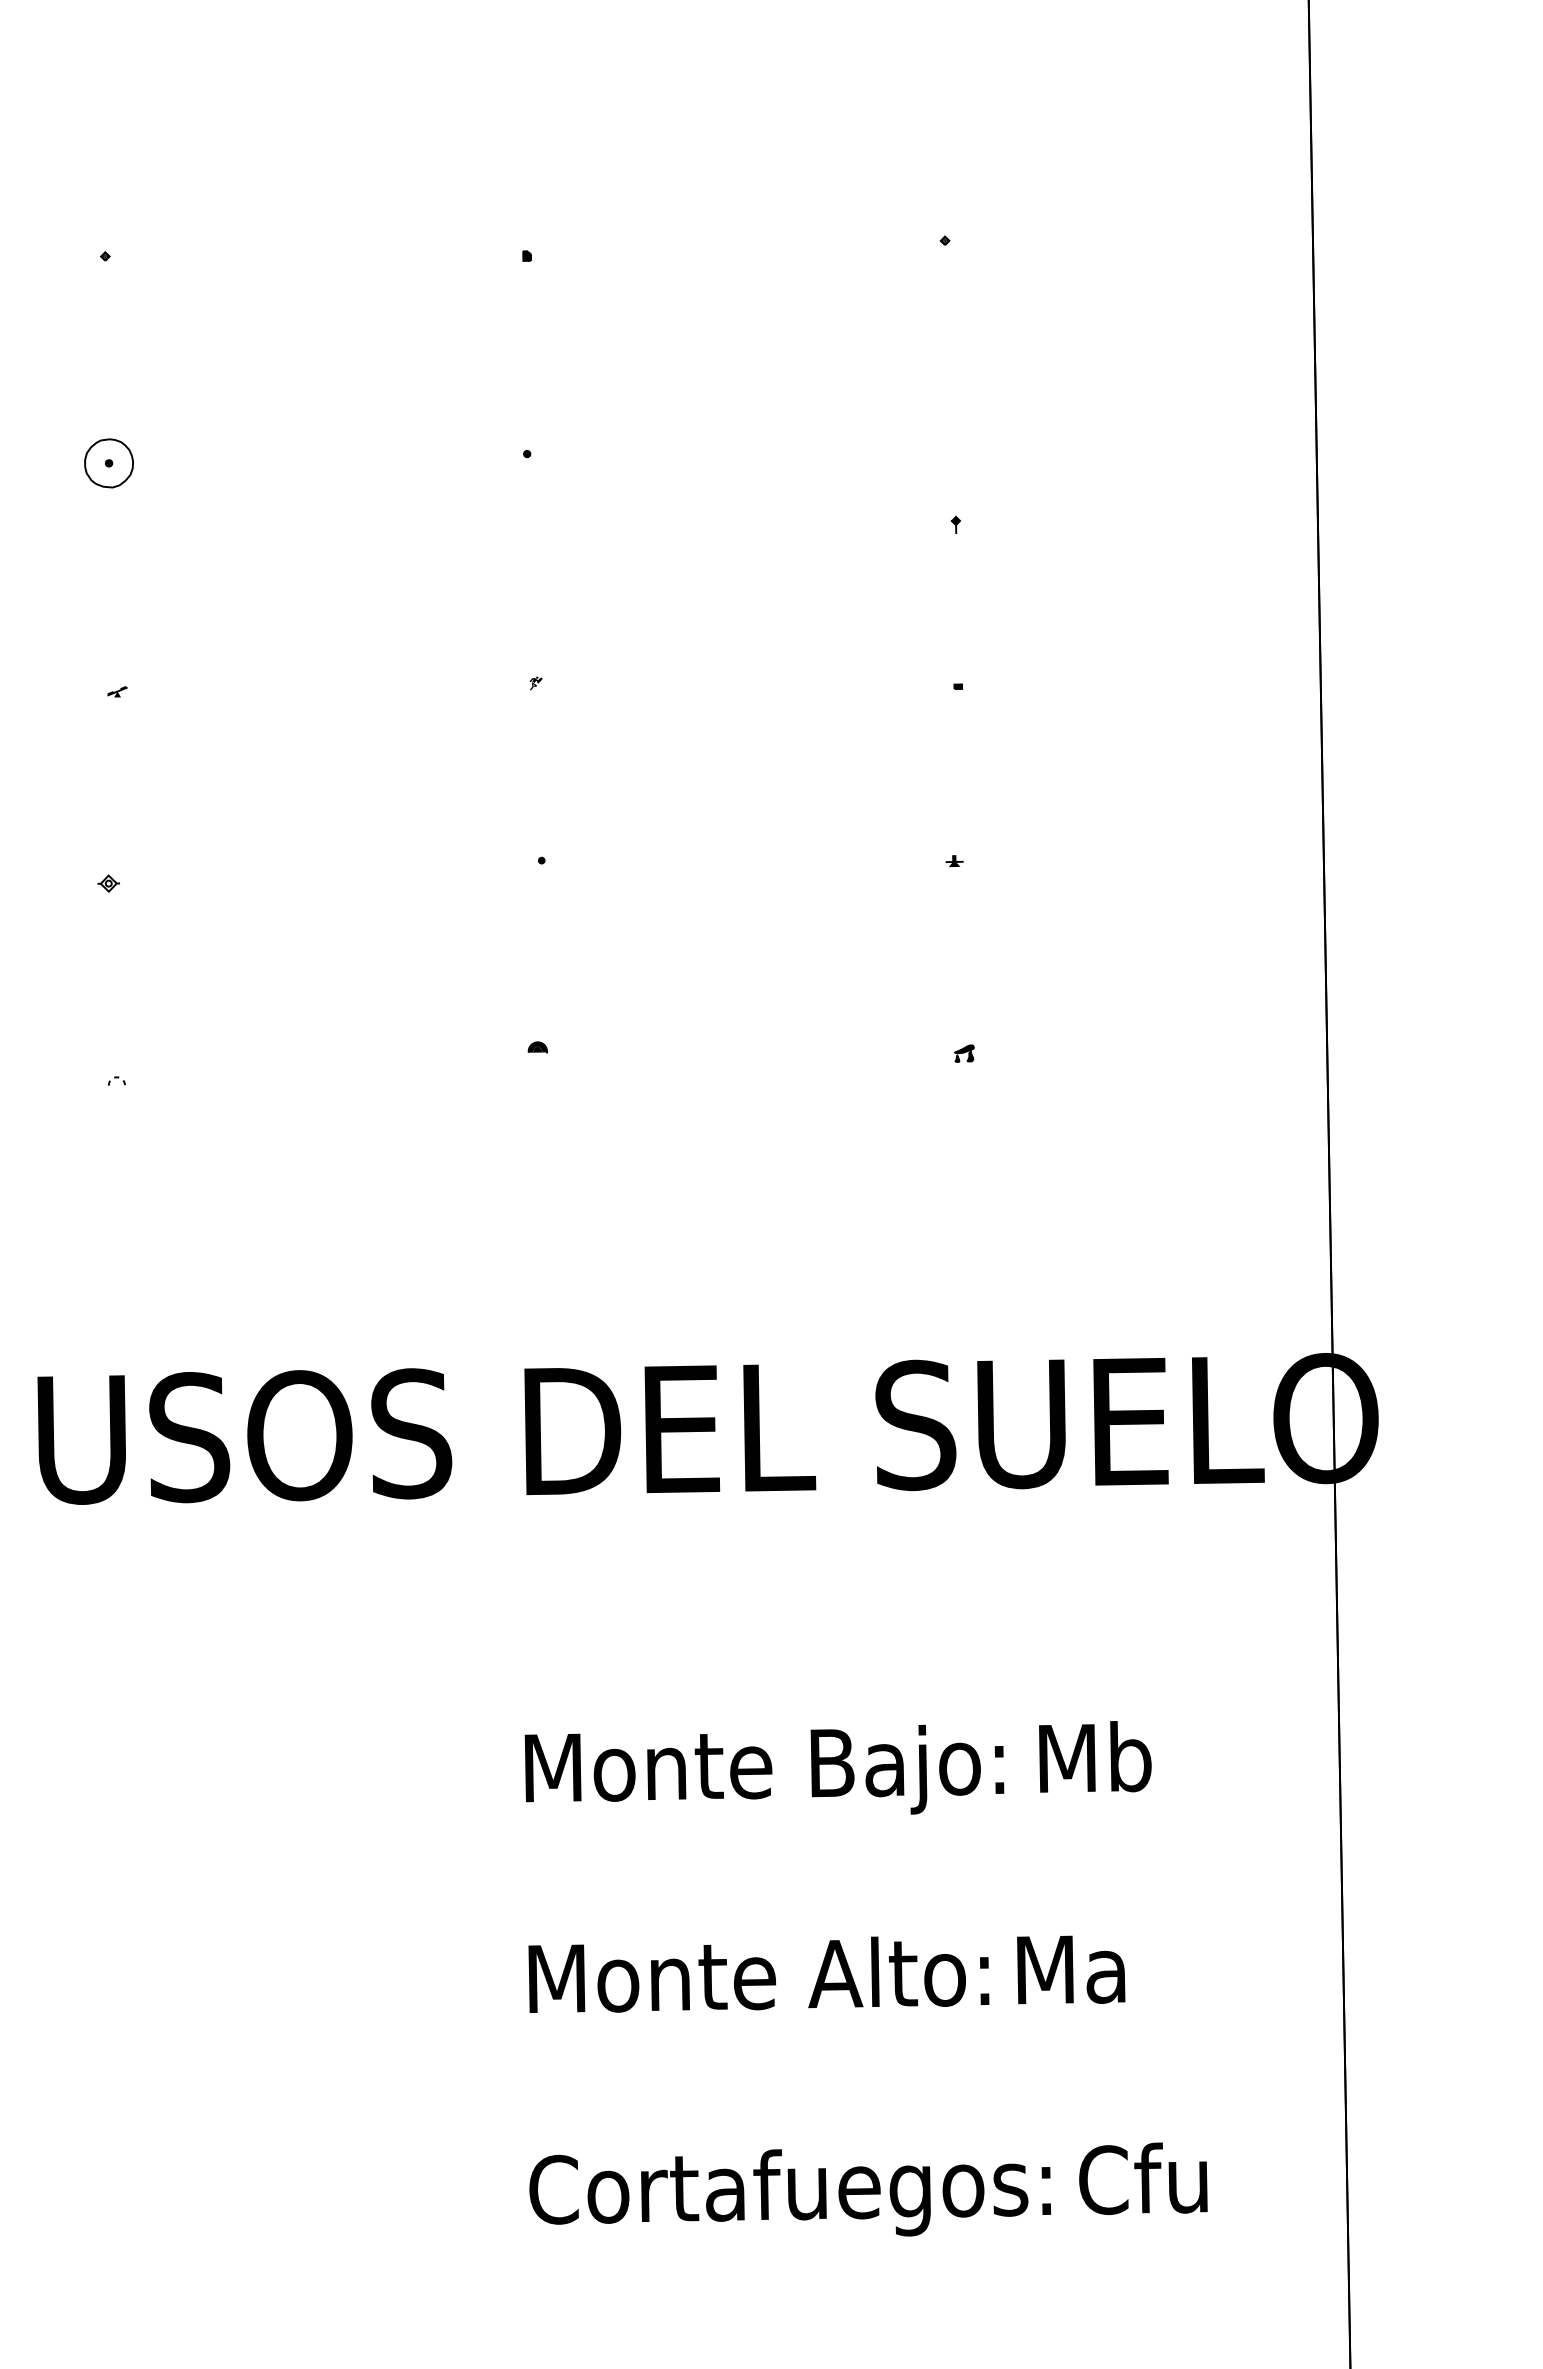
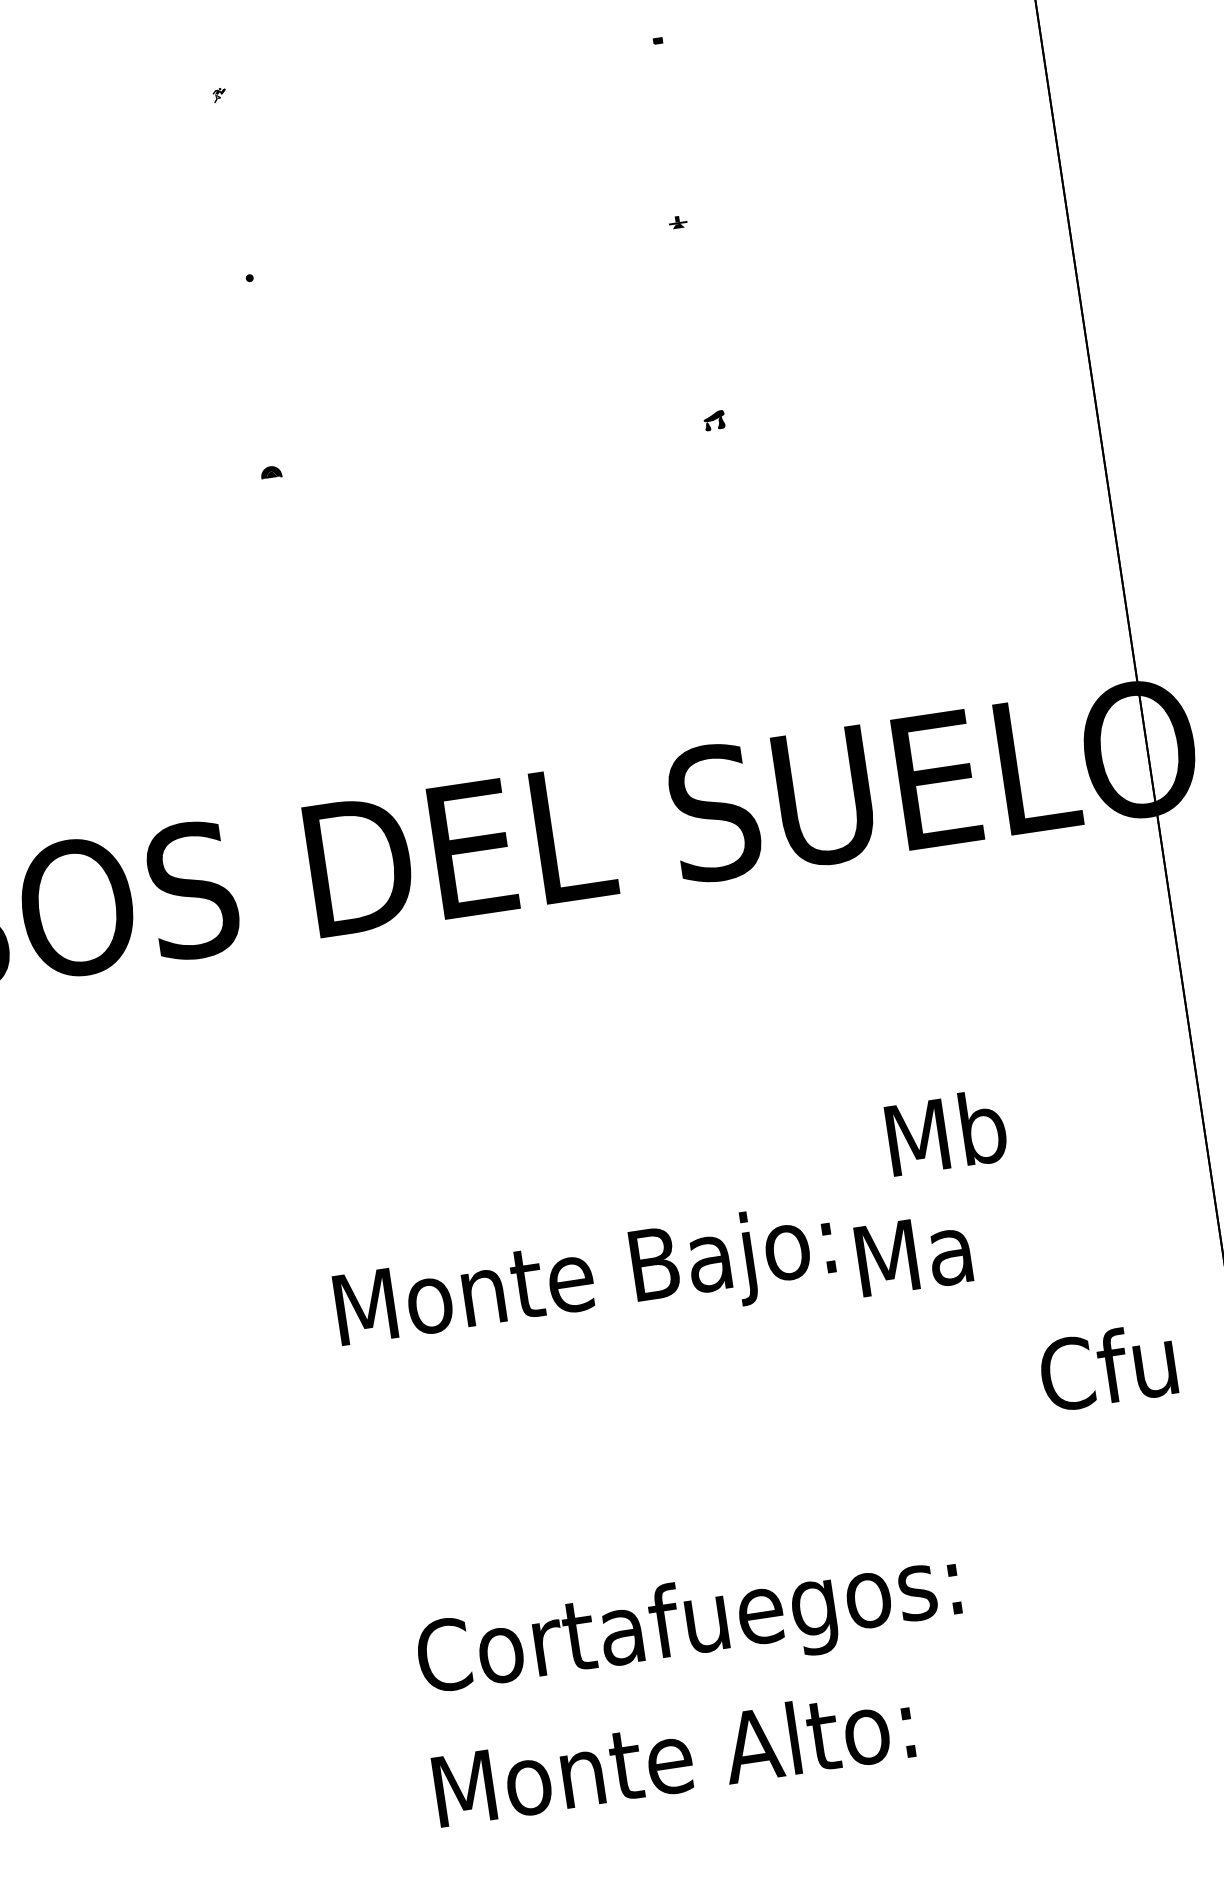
text: (764, 1769) -> (584, 1279), moved
text: (1071, 1969) -> (914, 1254), moved
text: (758, 1974) -> (673, 1756), moved
text: (1143, 2178) -> (1108, 1366), moved

